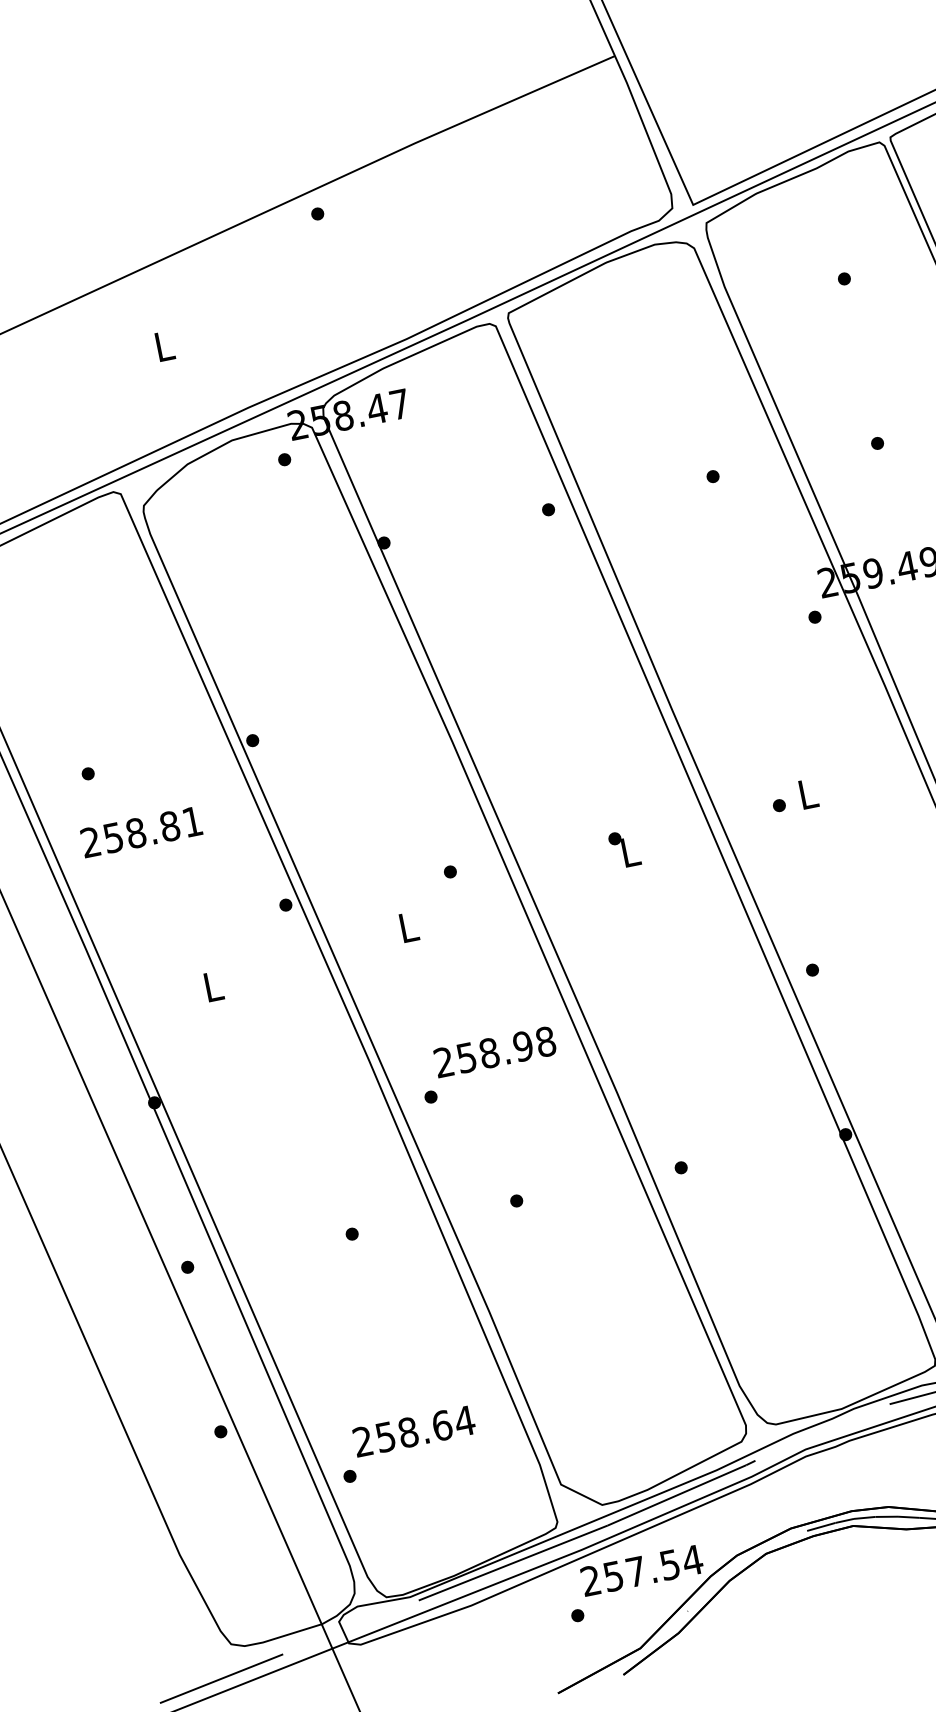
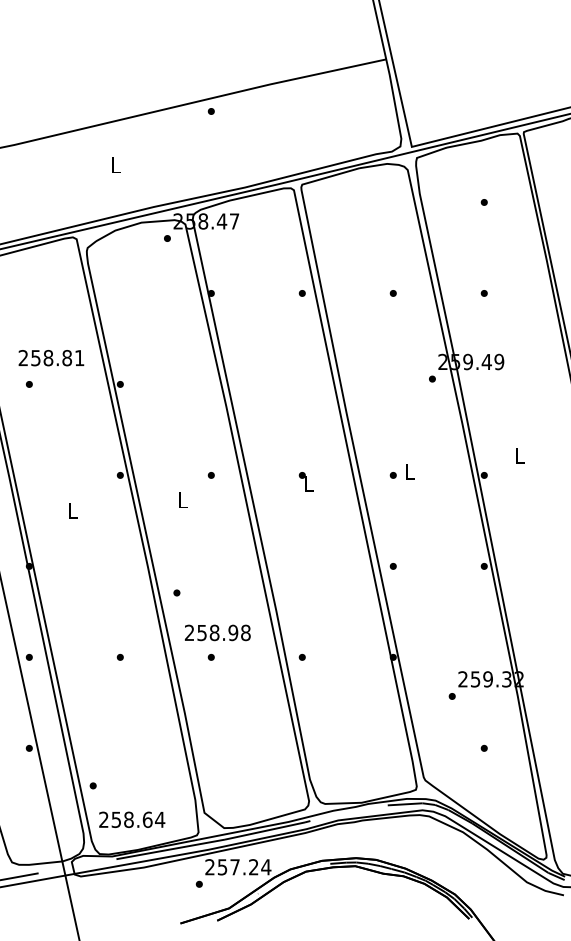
text: (141, 832) -> (51, 358), moved
text: (494, 1051) -> (217, 632), moved
text: (414, 1430) -> (132, 819), moved
text: (669, 1565) -> (253, 867), 257.54 -> 257.24

